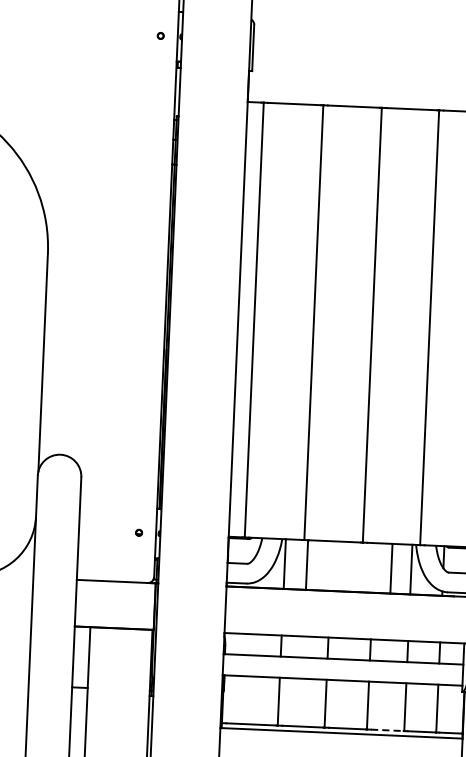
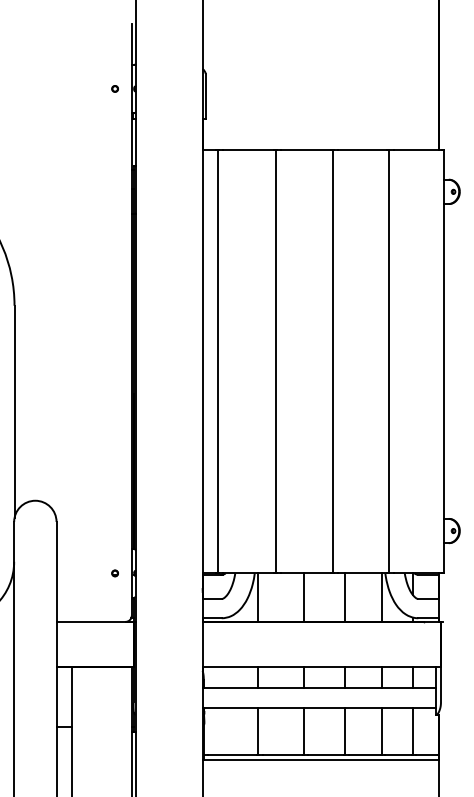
line: (306, 564) -> (303, 597), moved
line: (391, 568) -> (345, 597), moved
line: (387, 730) -> (365, 755), dashed -> solid

